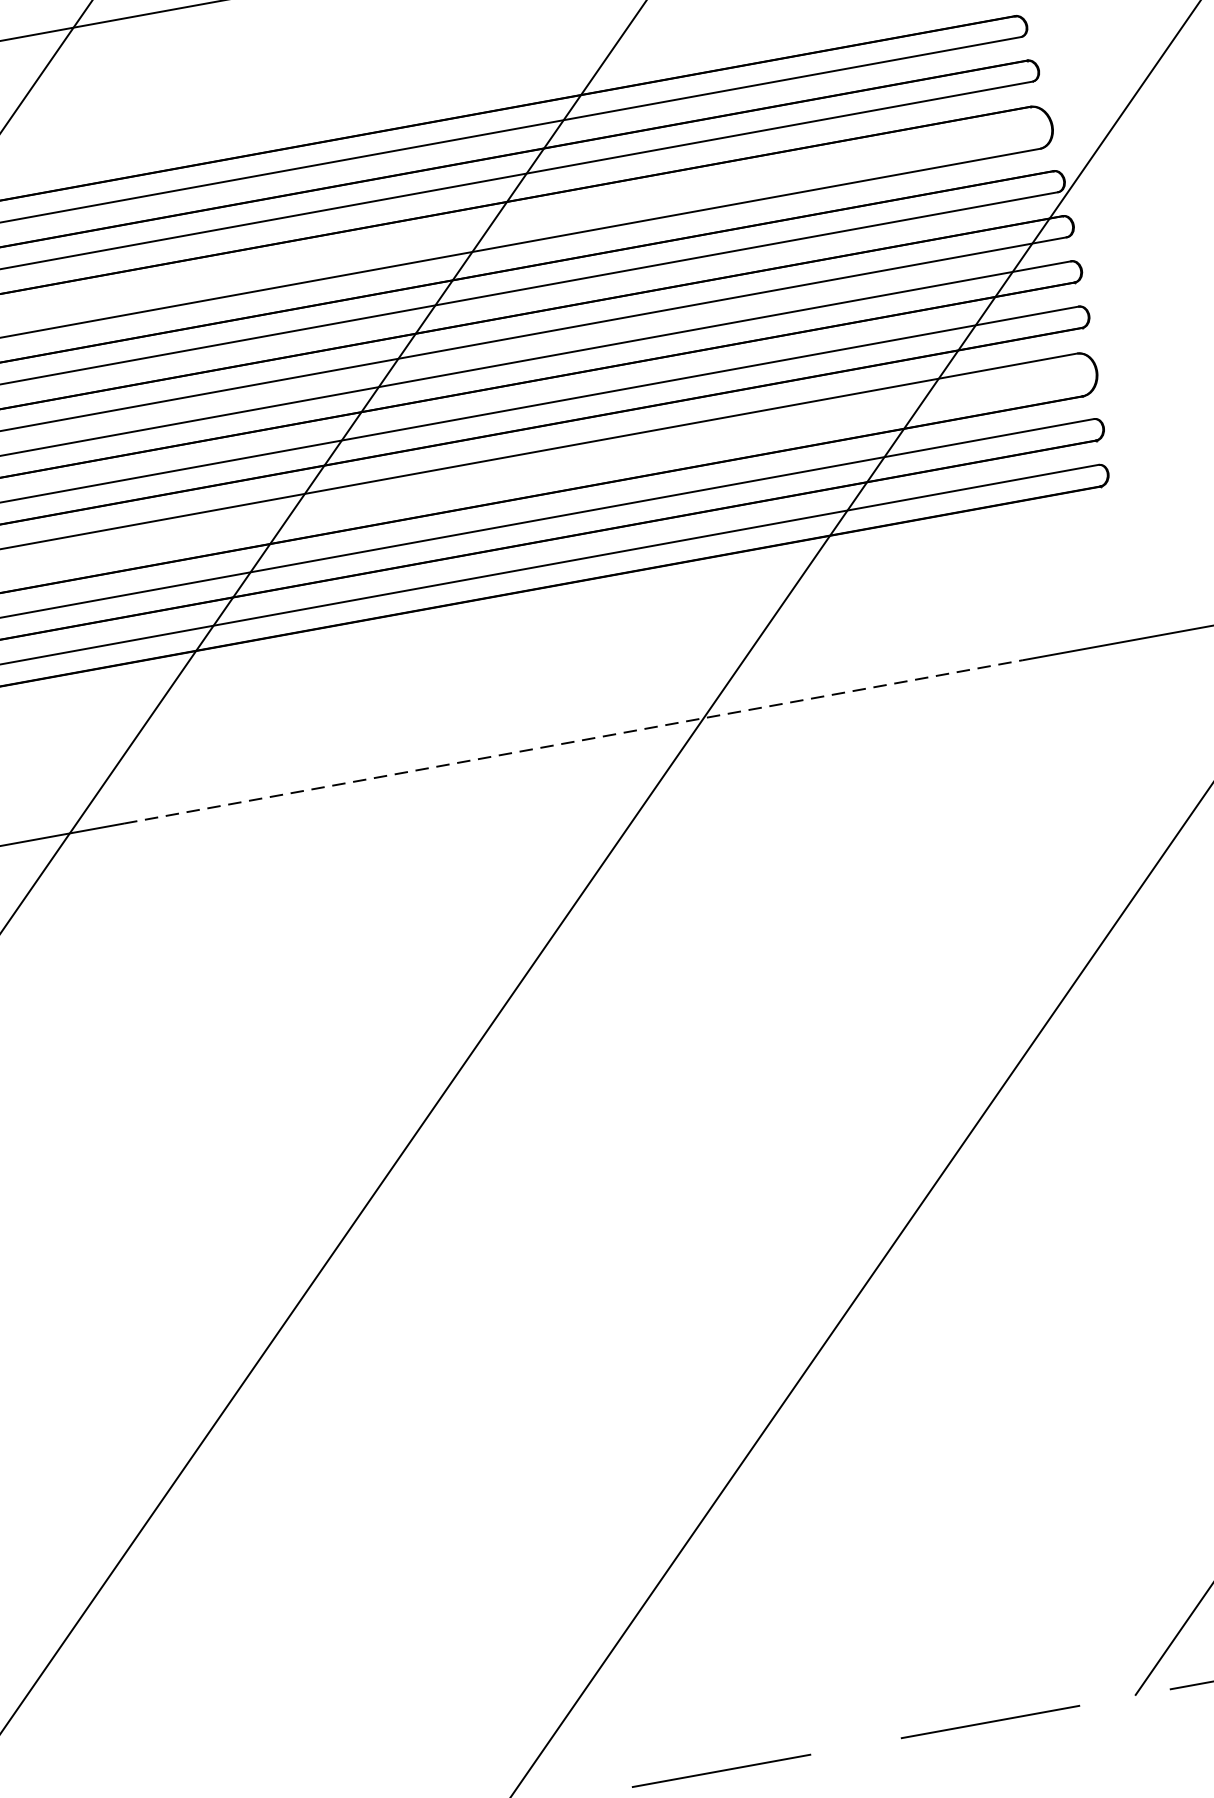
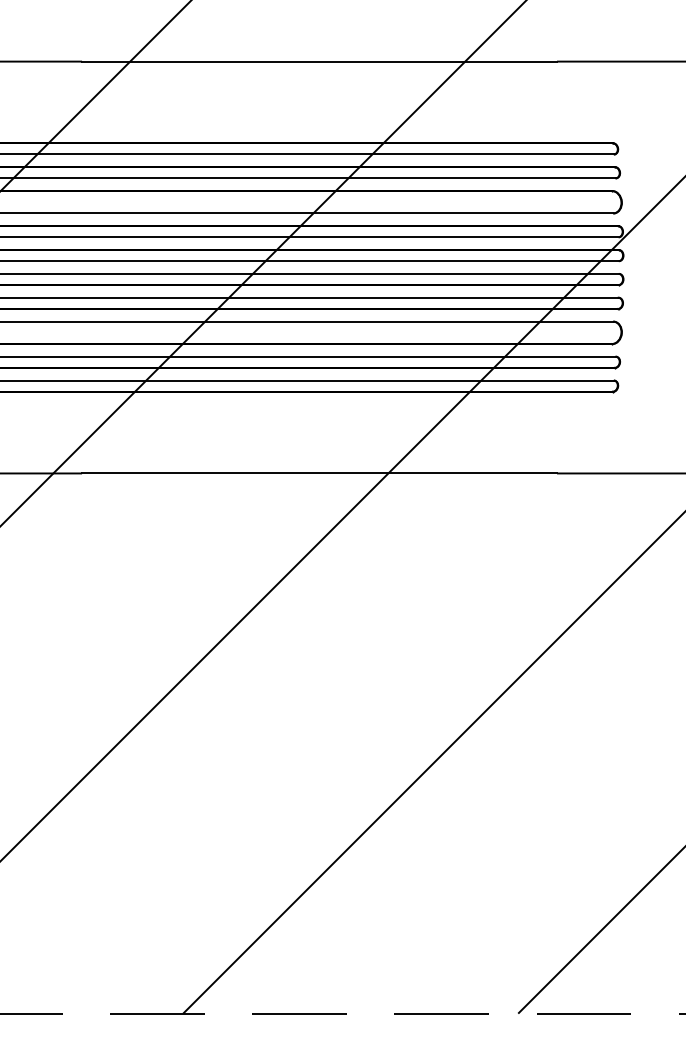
line: (575, 741) -> (320, 473), dashed -> solid

